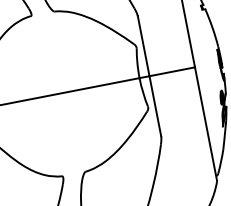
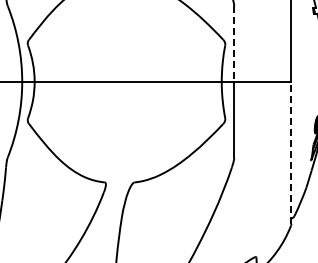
line: (143, 46) -> (234, 44), solid -> dashed
line: (206, 123) -> (291, 152), solid -> dashed

